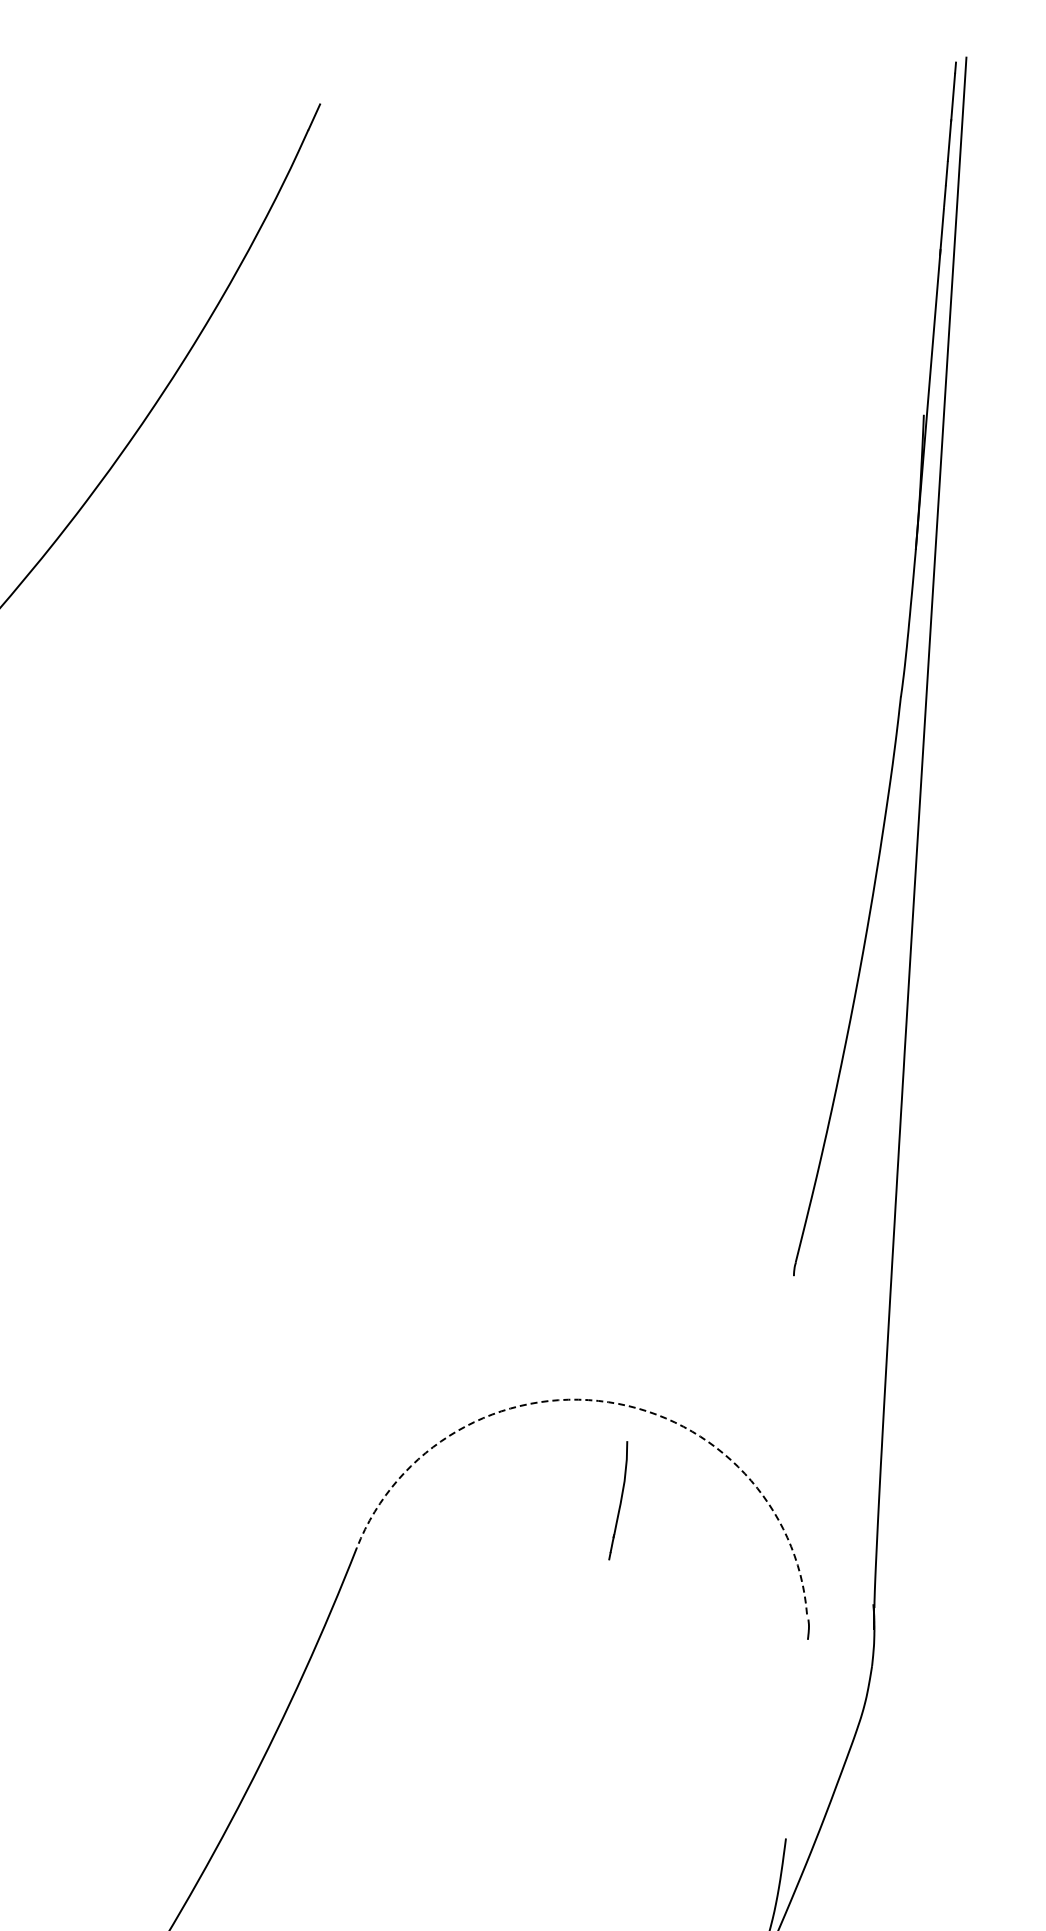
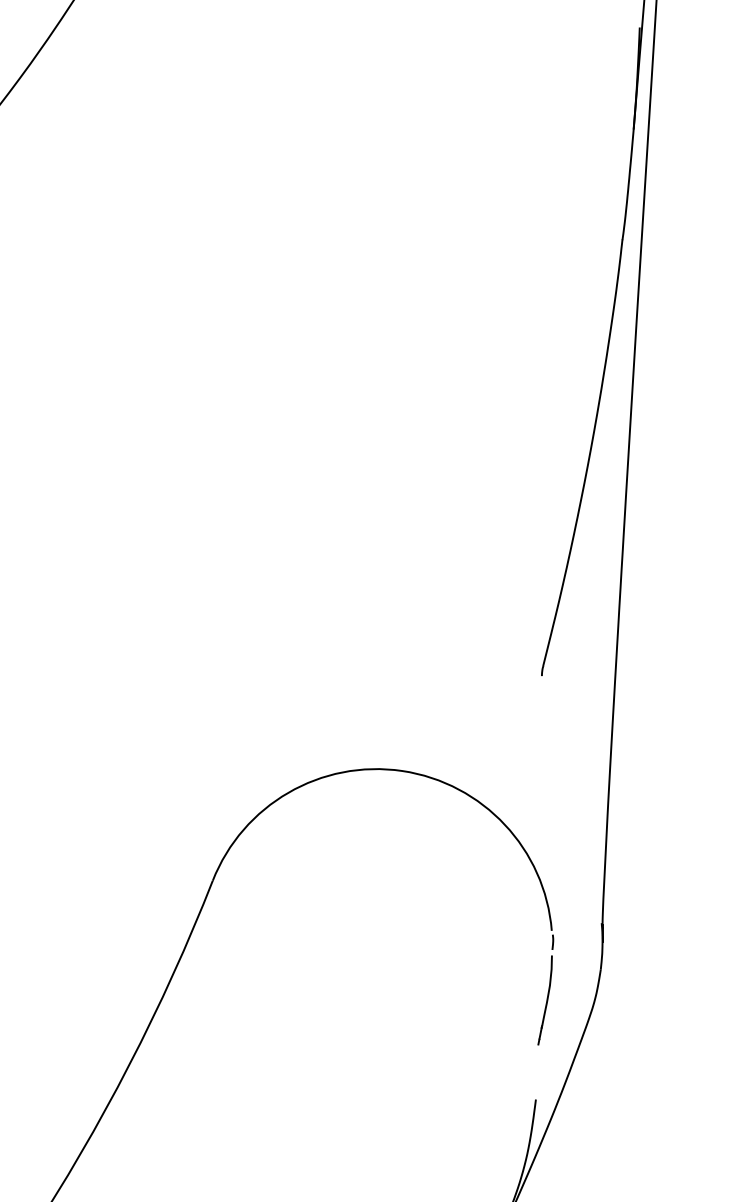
arc: (608, 1402) -> (402, 771), dashed -> solid
part: (618, 1500) -> (545, 1000), moved

